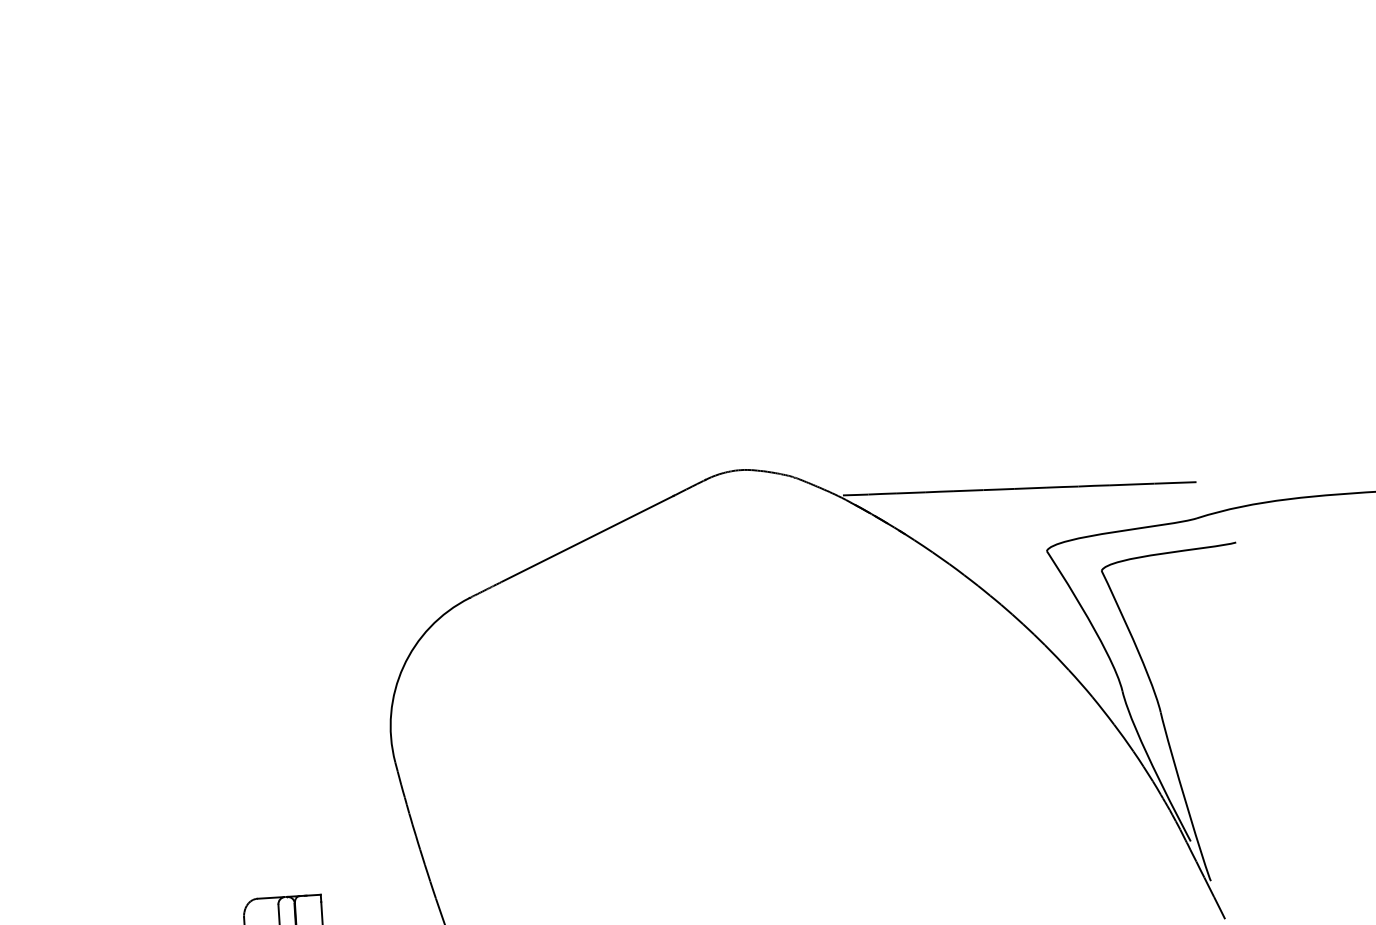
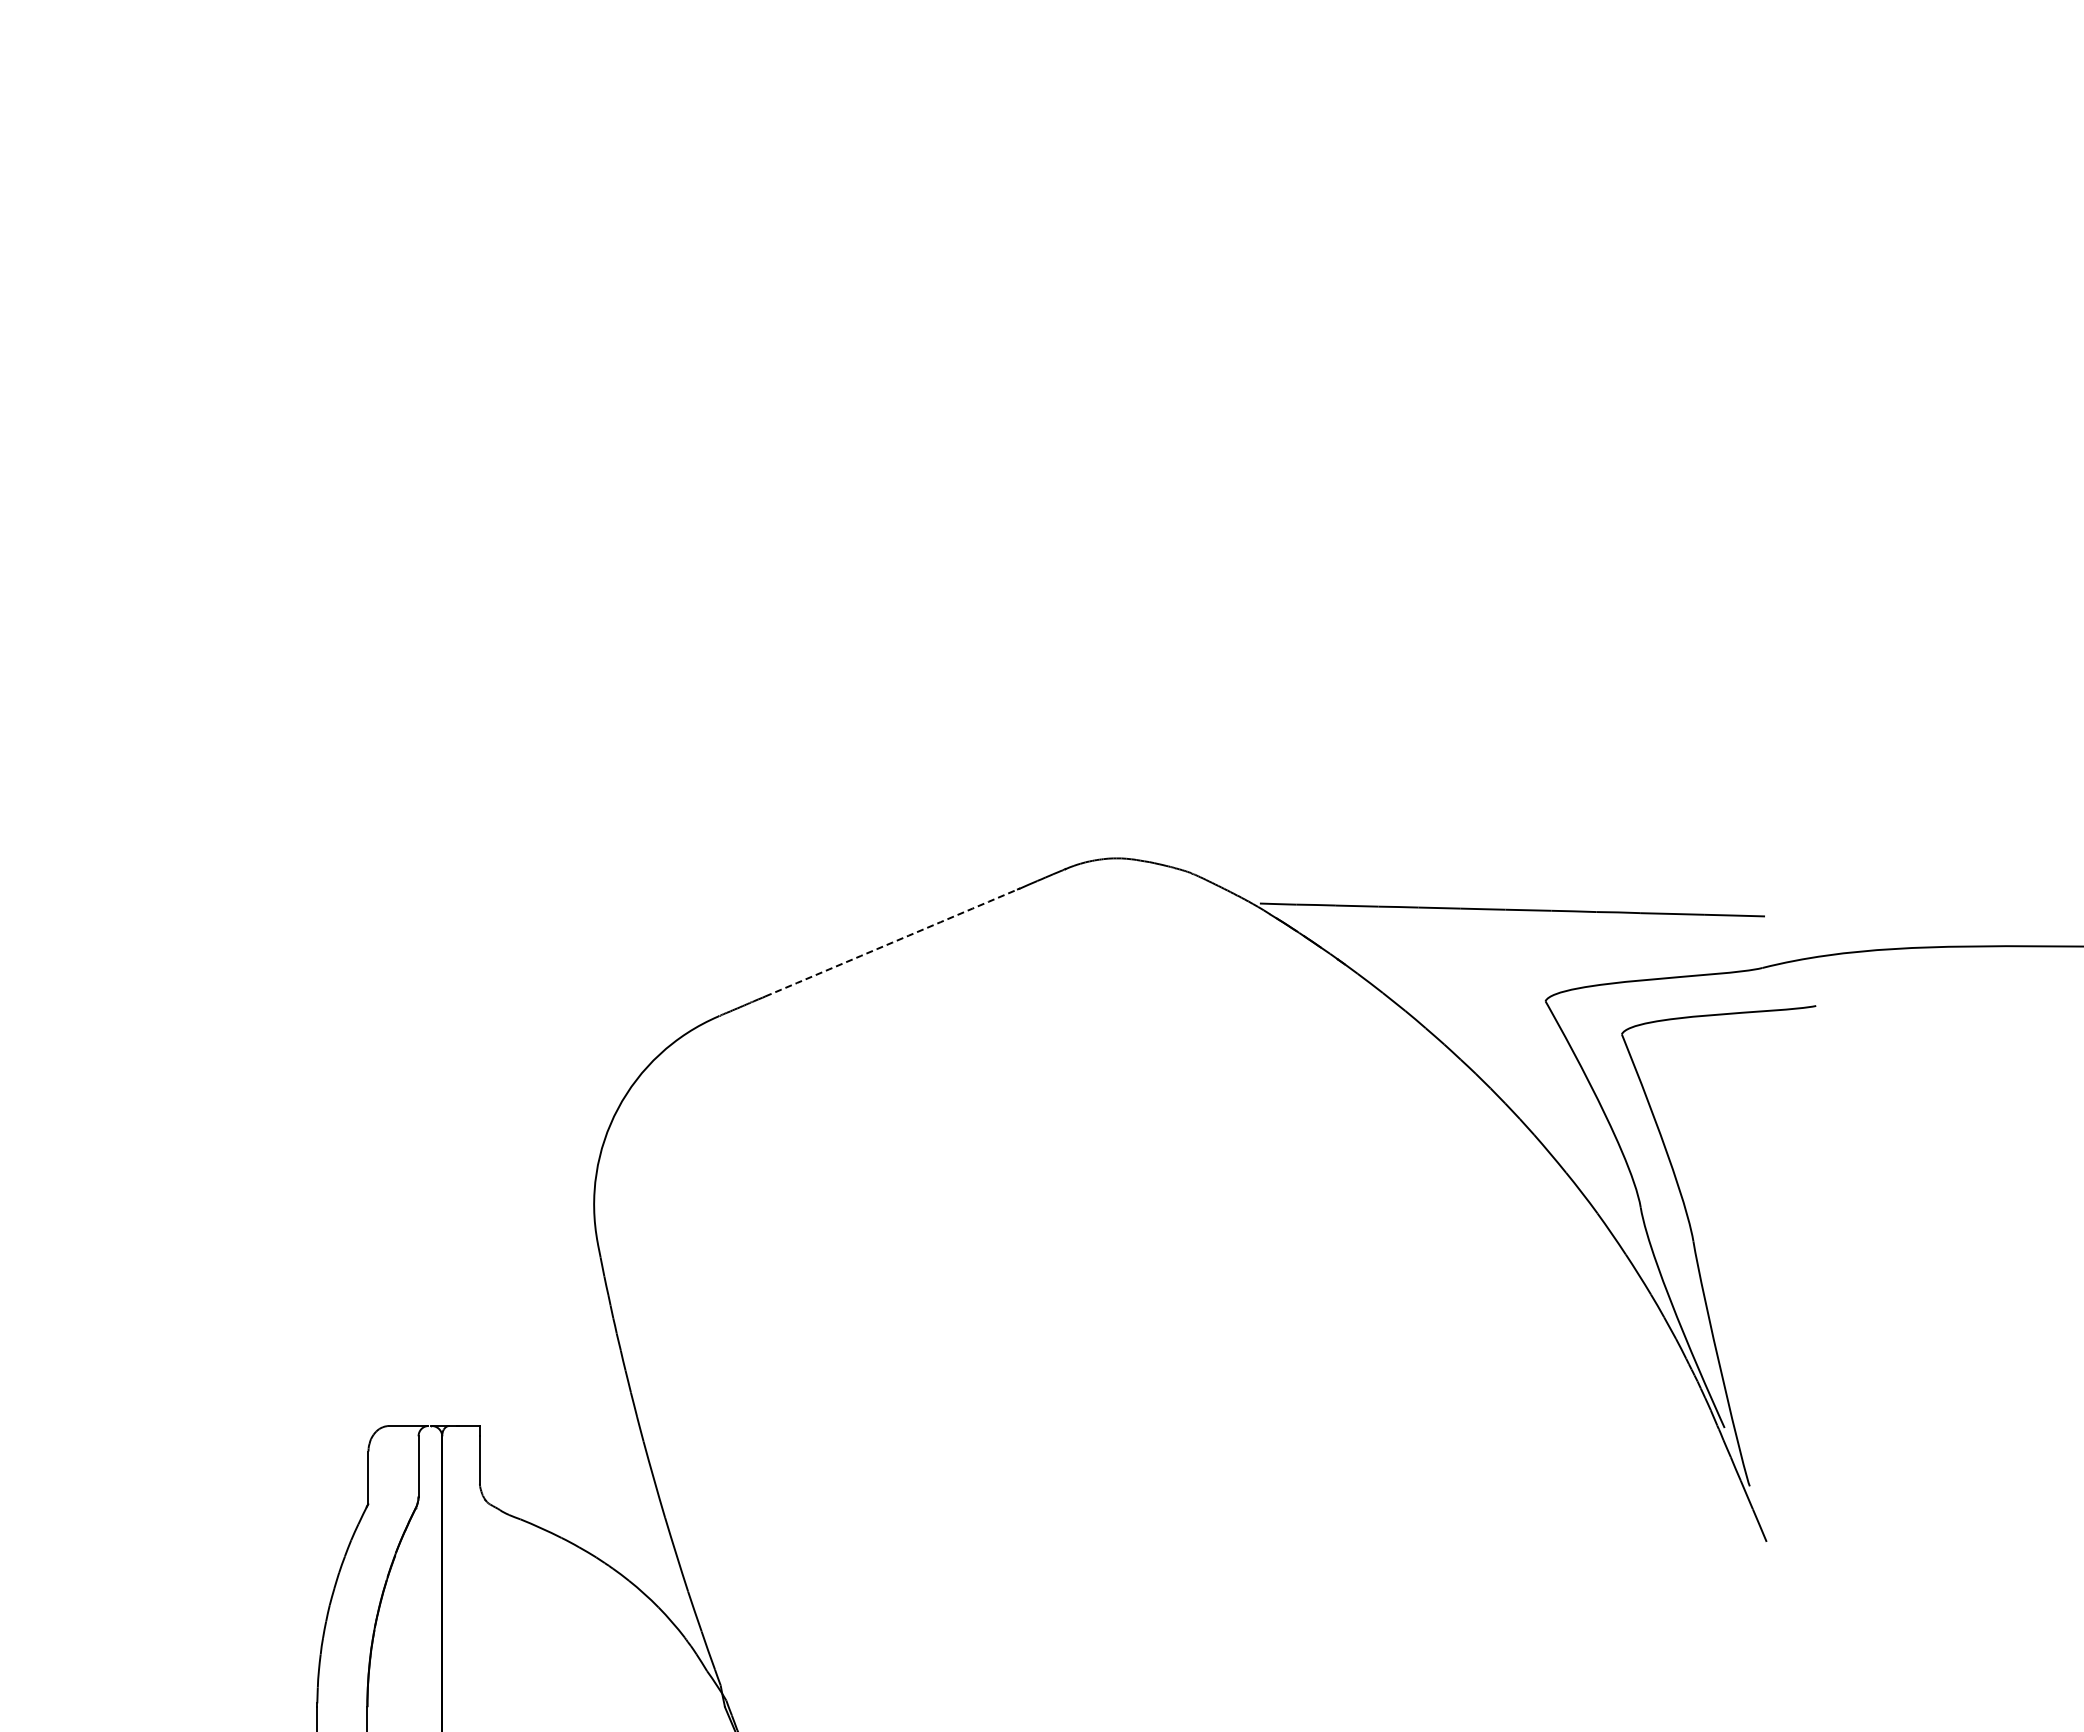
arc: (587, 538) -> (892, 942), solid -> dashed

